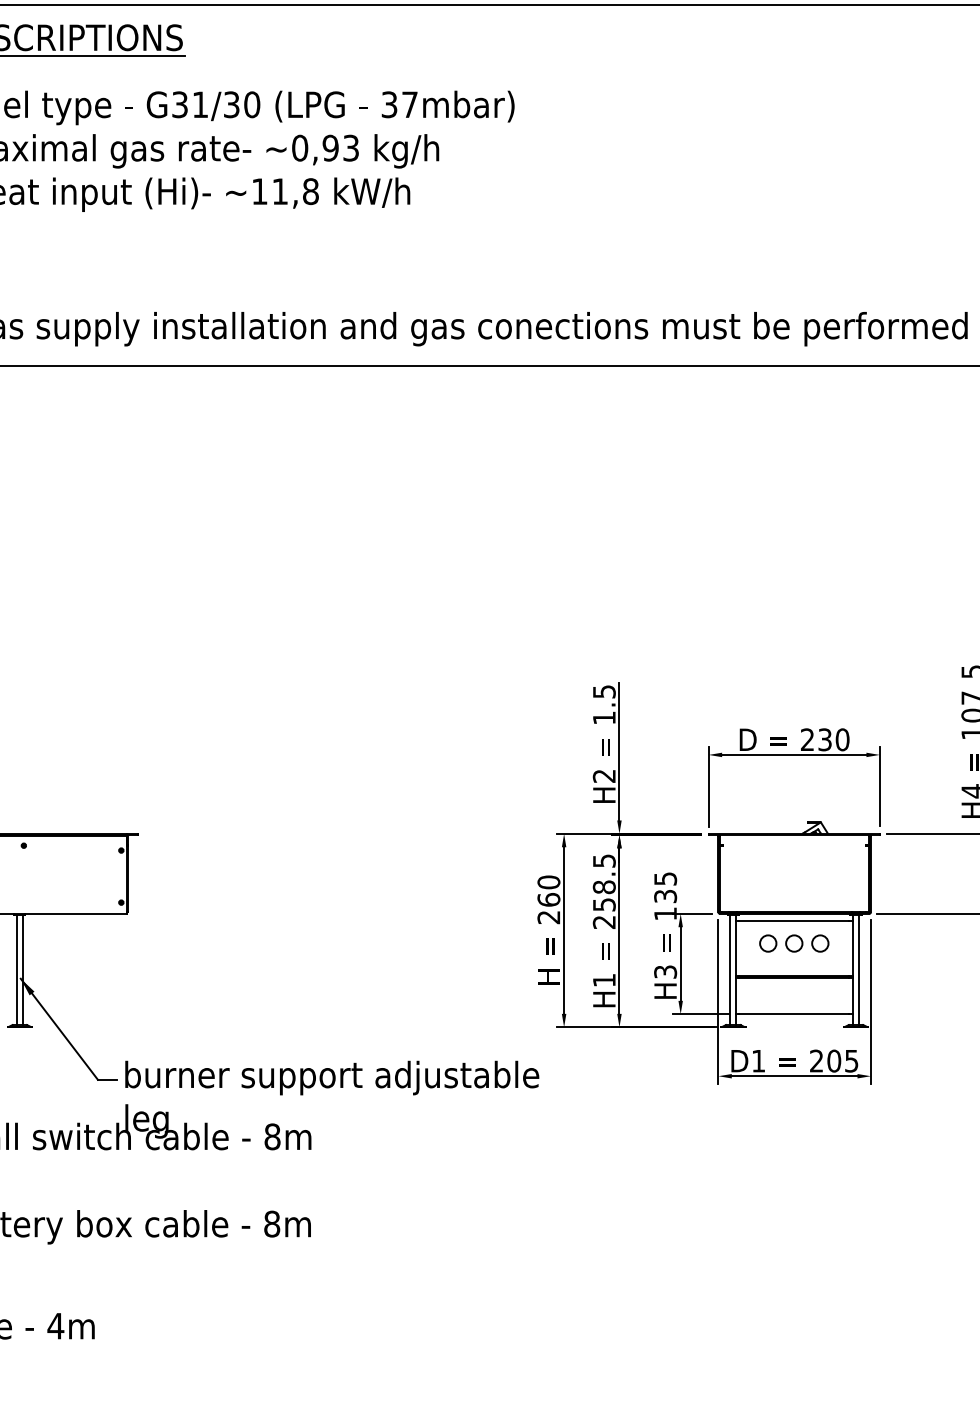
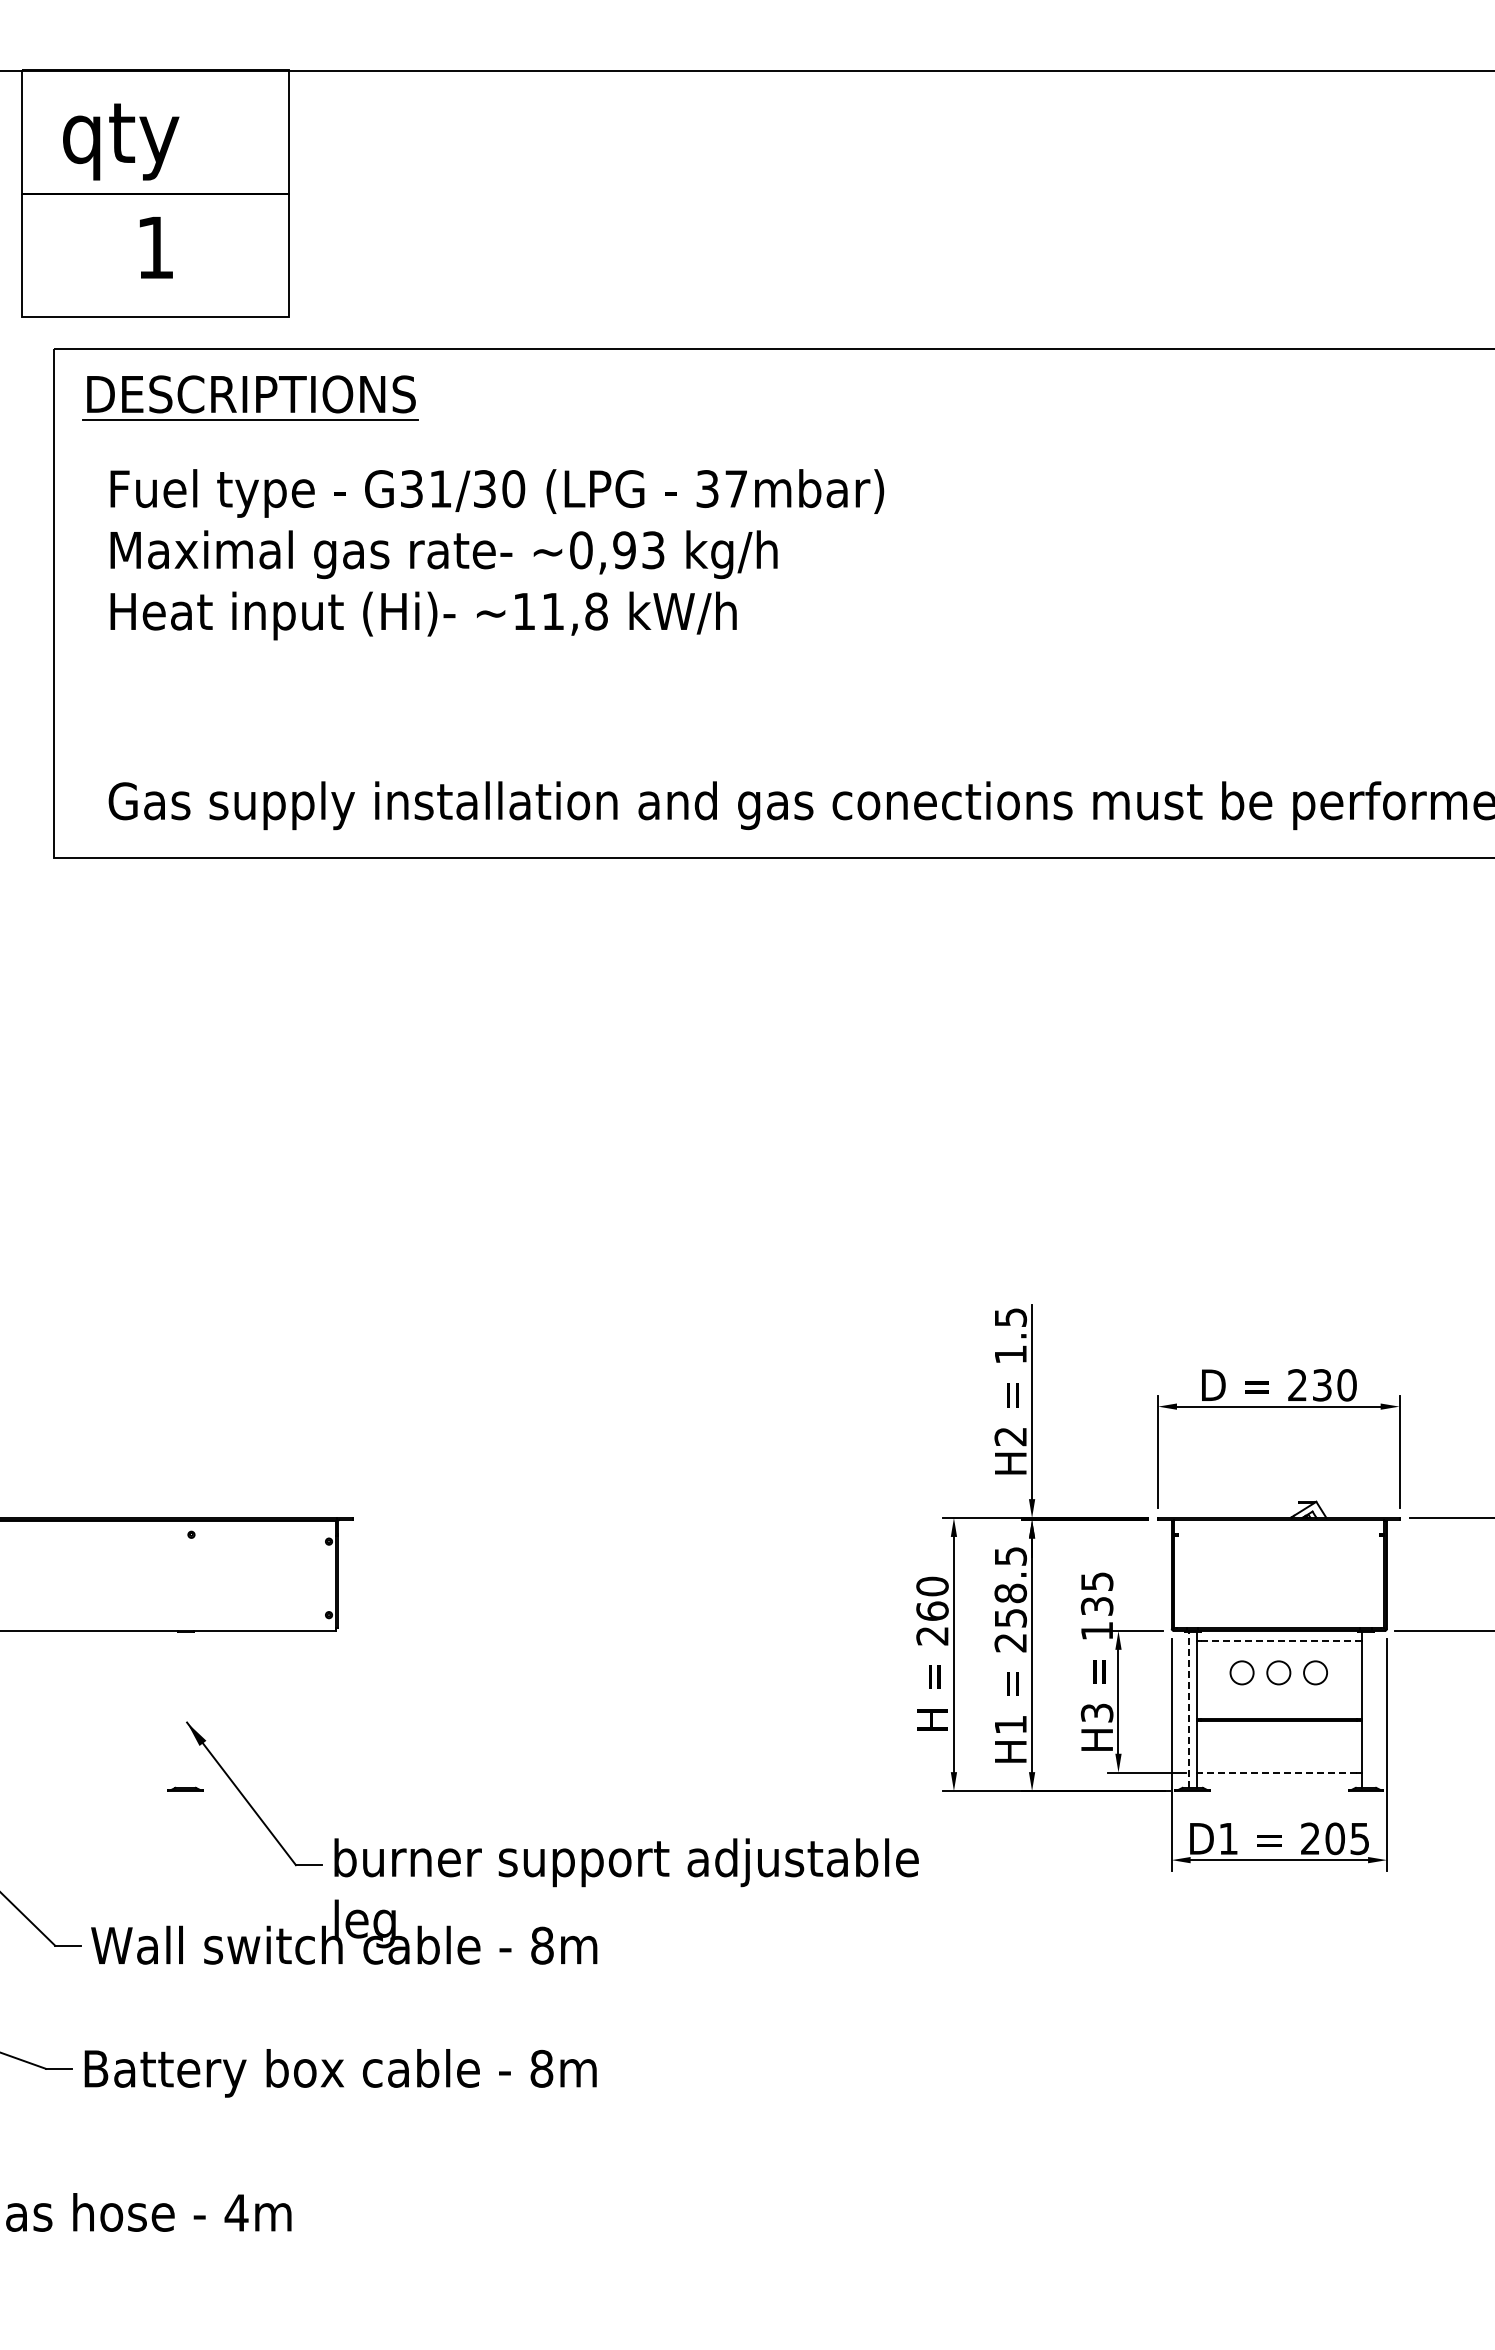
line: (794, 921) -> (1278, 1641), solid -> dashed
line: (16, 969) -> (181, 1709), removed
line: (22, 969) -> (189, 1709), removed
line: (730, 969) -> (1188, 1709), solid -> dashed
line: (859, 969) -> (1370, 1709), removed
line: (794, 1014) -> (1278, 1772), solid -> dashed

